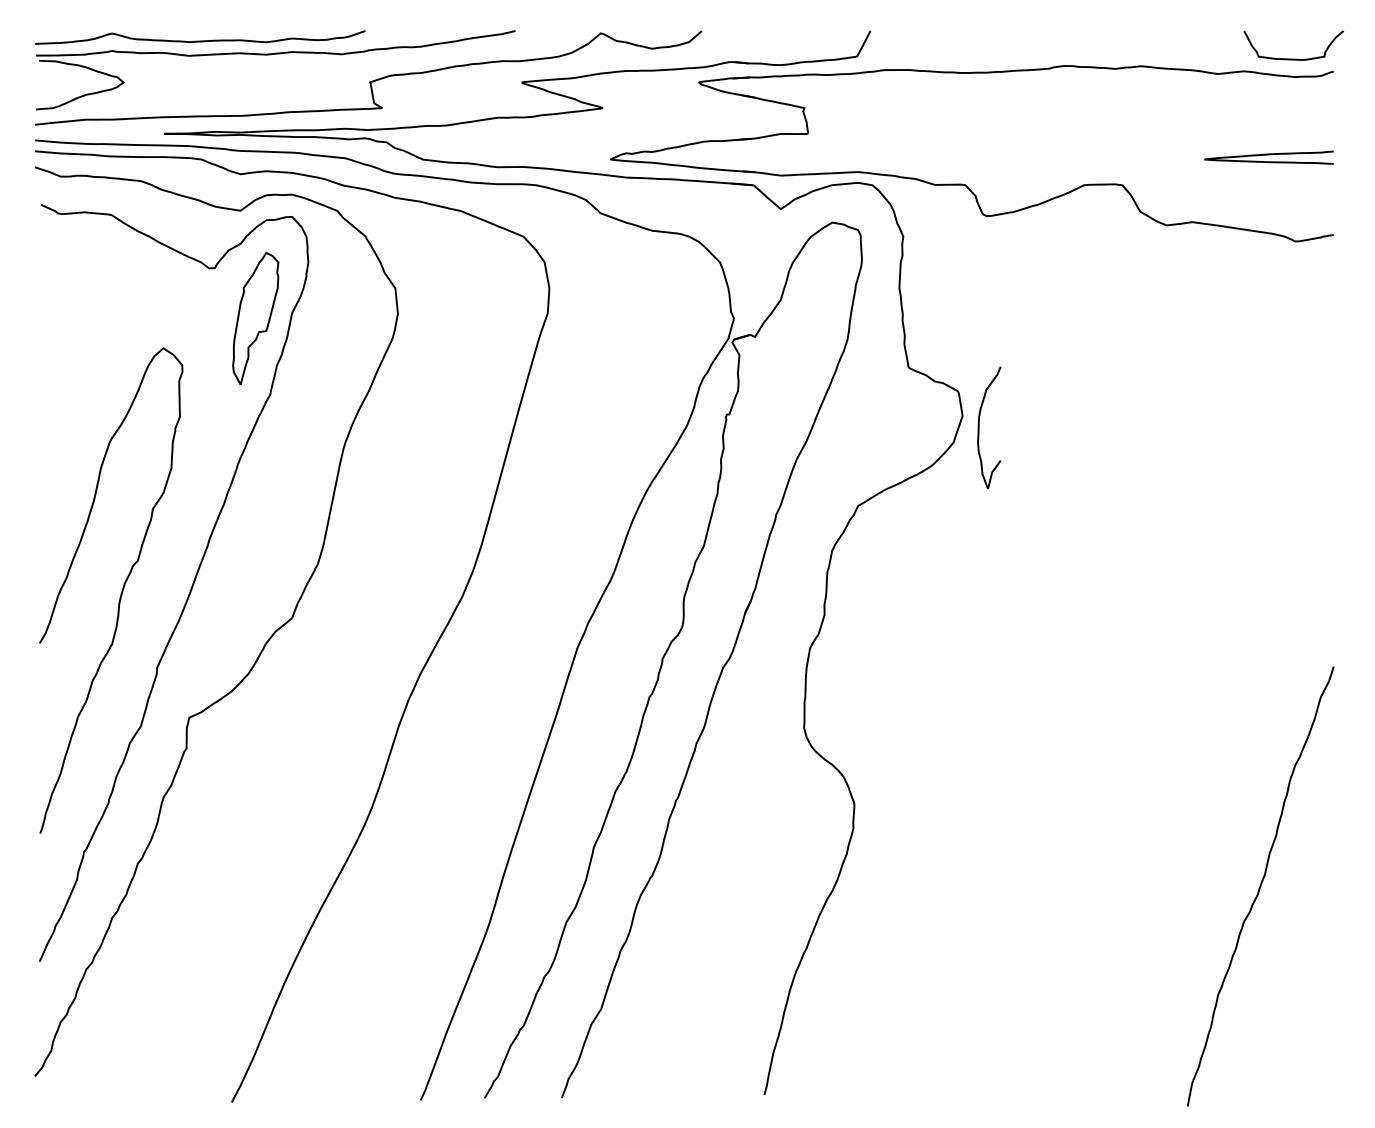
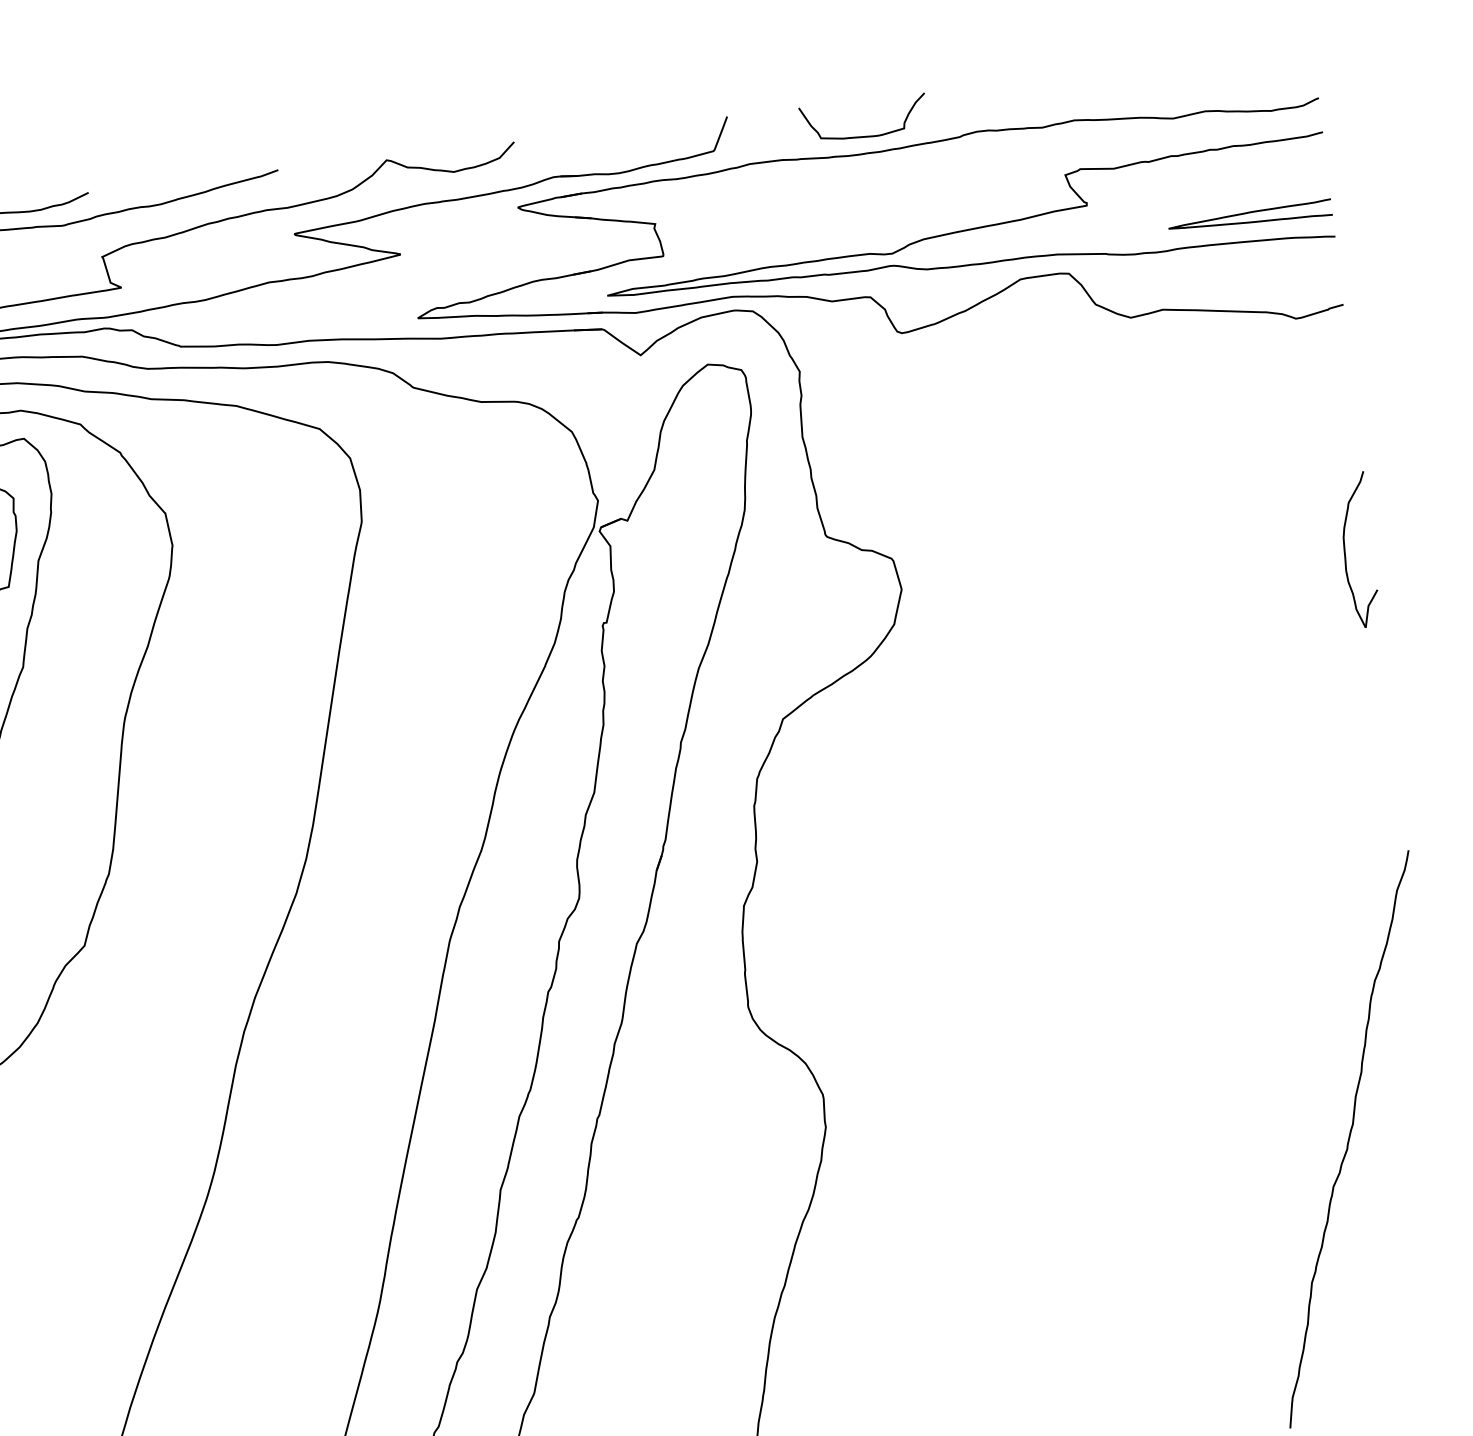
curve: (1293, 58) -> (865, 135), moved
curve: (1047, 140) -> (967, 228), added
part: (979, 427) -> (1345, 551), moved

